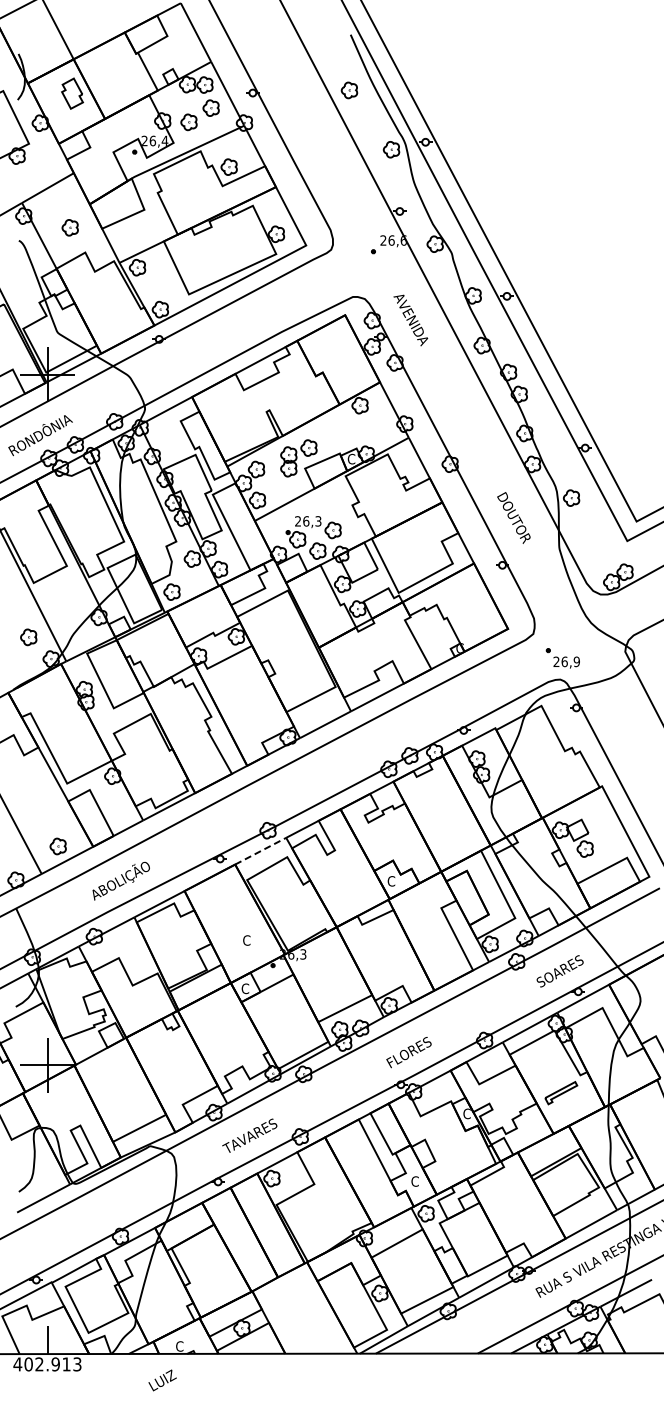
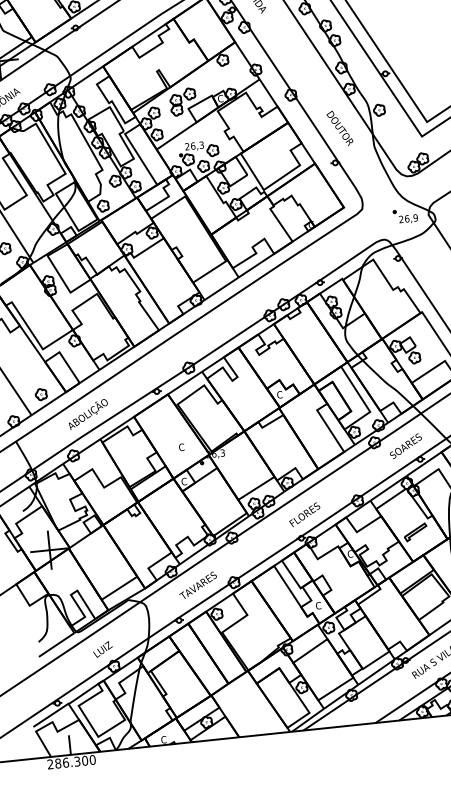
part: (562, 658) -> (405, 216), moved
line: (260, 851) -> (184, 383), dashed -> solid
text: (47, 1364) -> (71, 762), 402.913 -> 286.300
text: (162, 1380) -> (102, 649), moved

